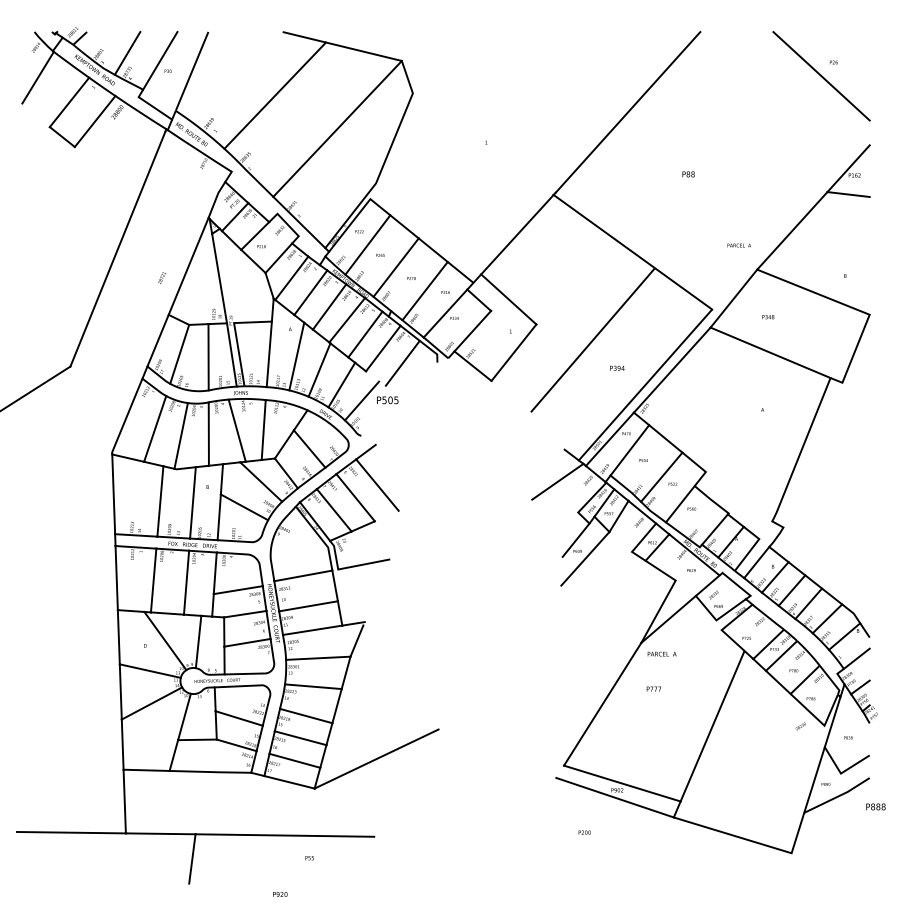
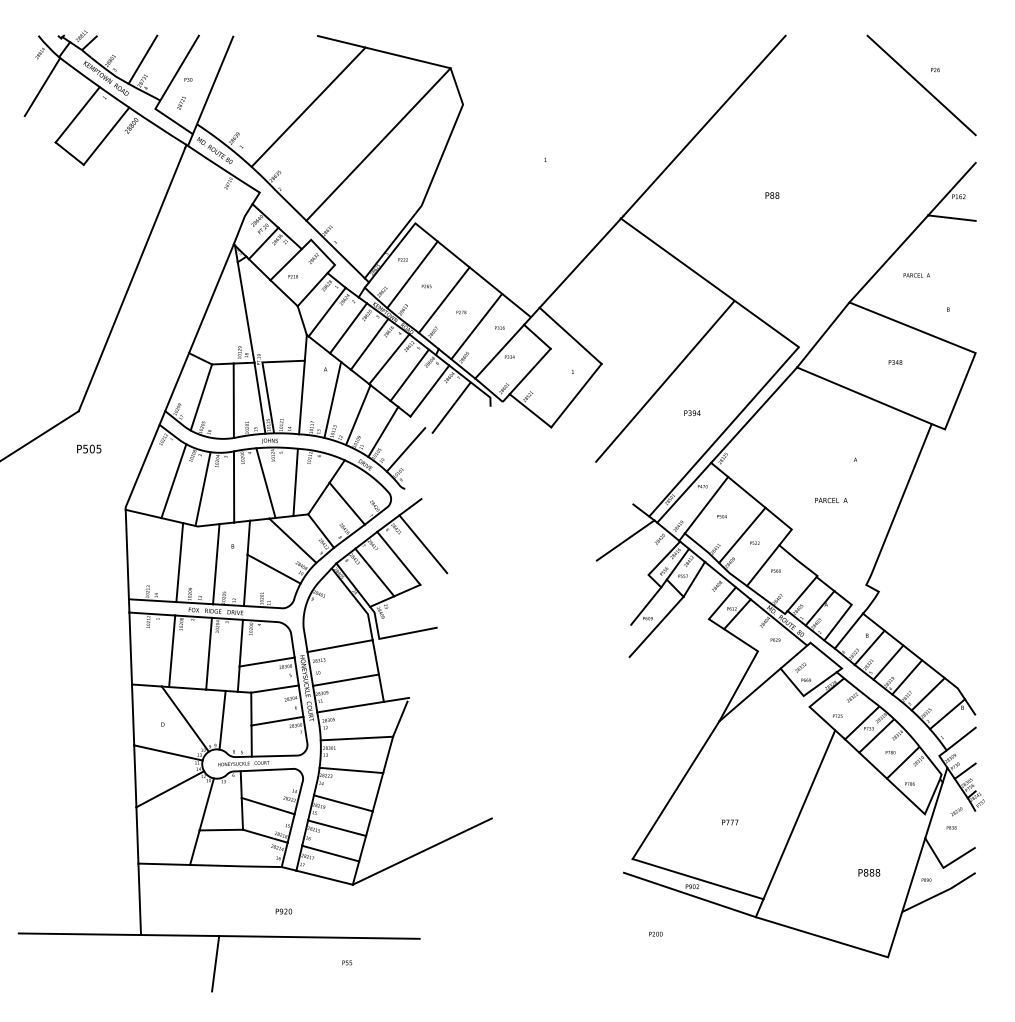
text: (738, 245) -> (915, 275), moved
text: (161, 278) -> (180, 103), moved
text: (768, 317) -> (895, 362), moved
text: (387, 400) -> (88, 449), moved
text: (661, 653) -> (830, 499), moved
text: (653, 688) -> (729, 821), moved
text: (800, 726) -> (956, 811), moved
text: (875, 806) -> (868, 872), moved
text: (280, 894) -> (284, 911), moved

